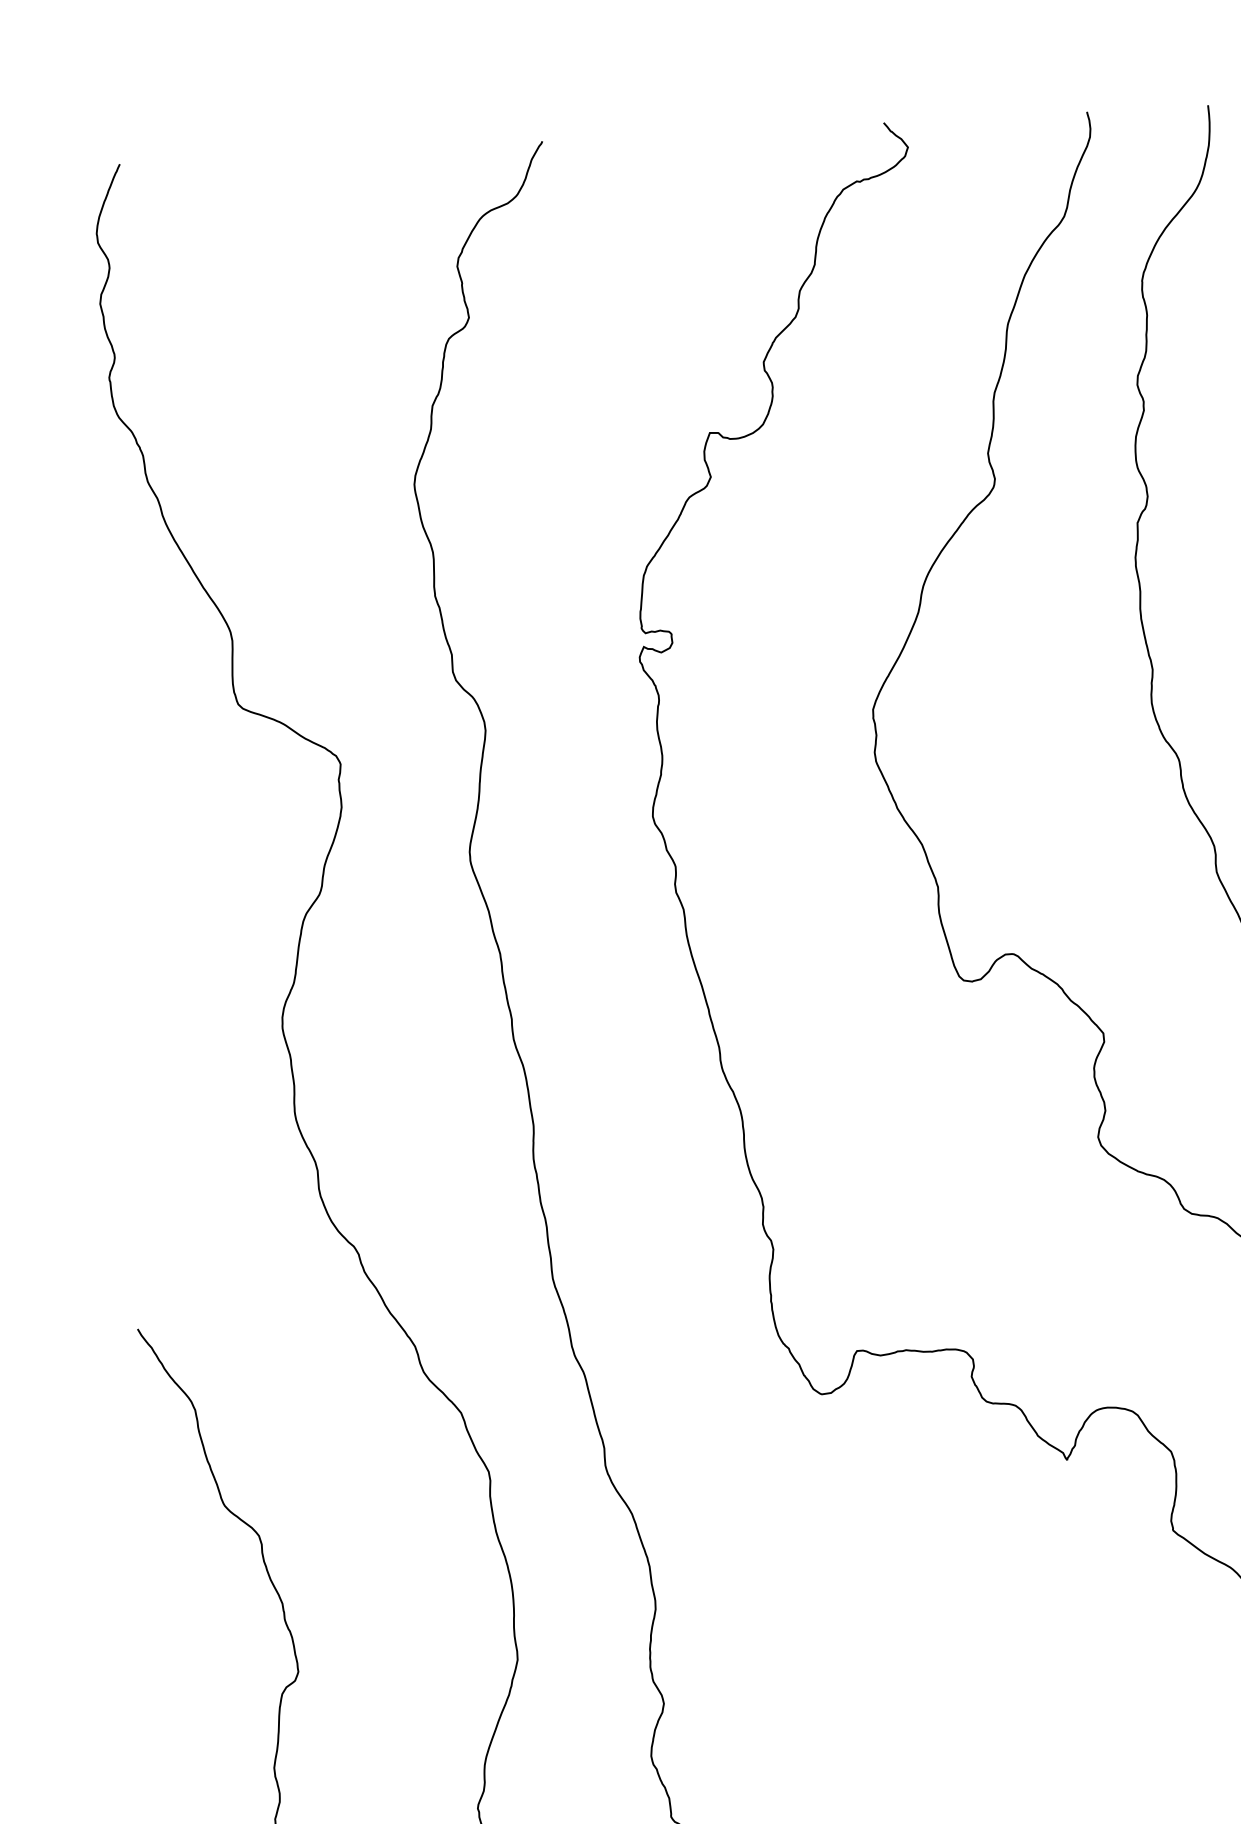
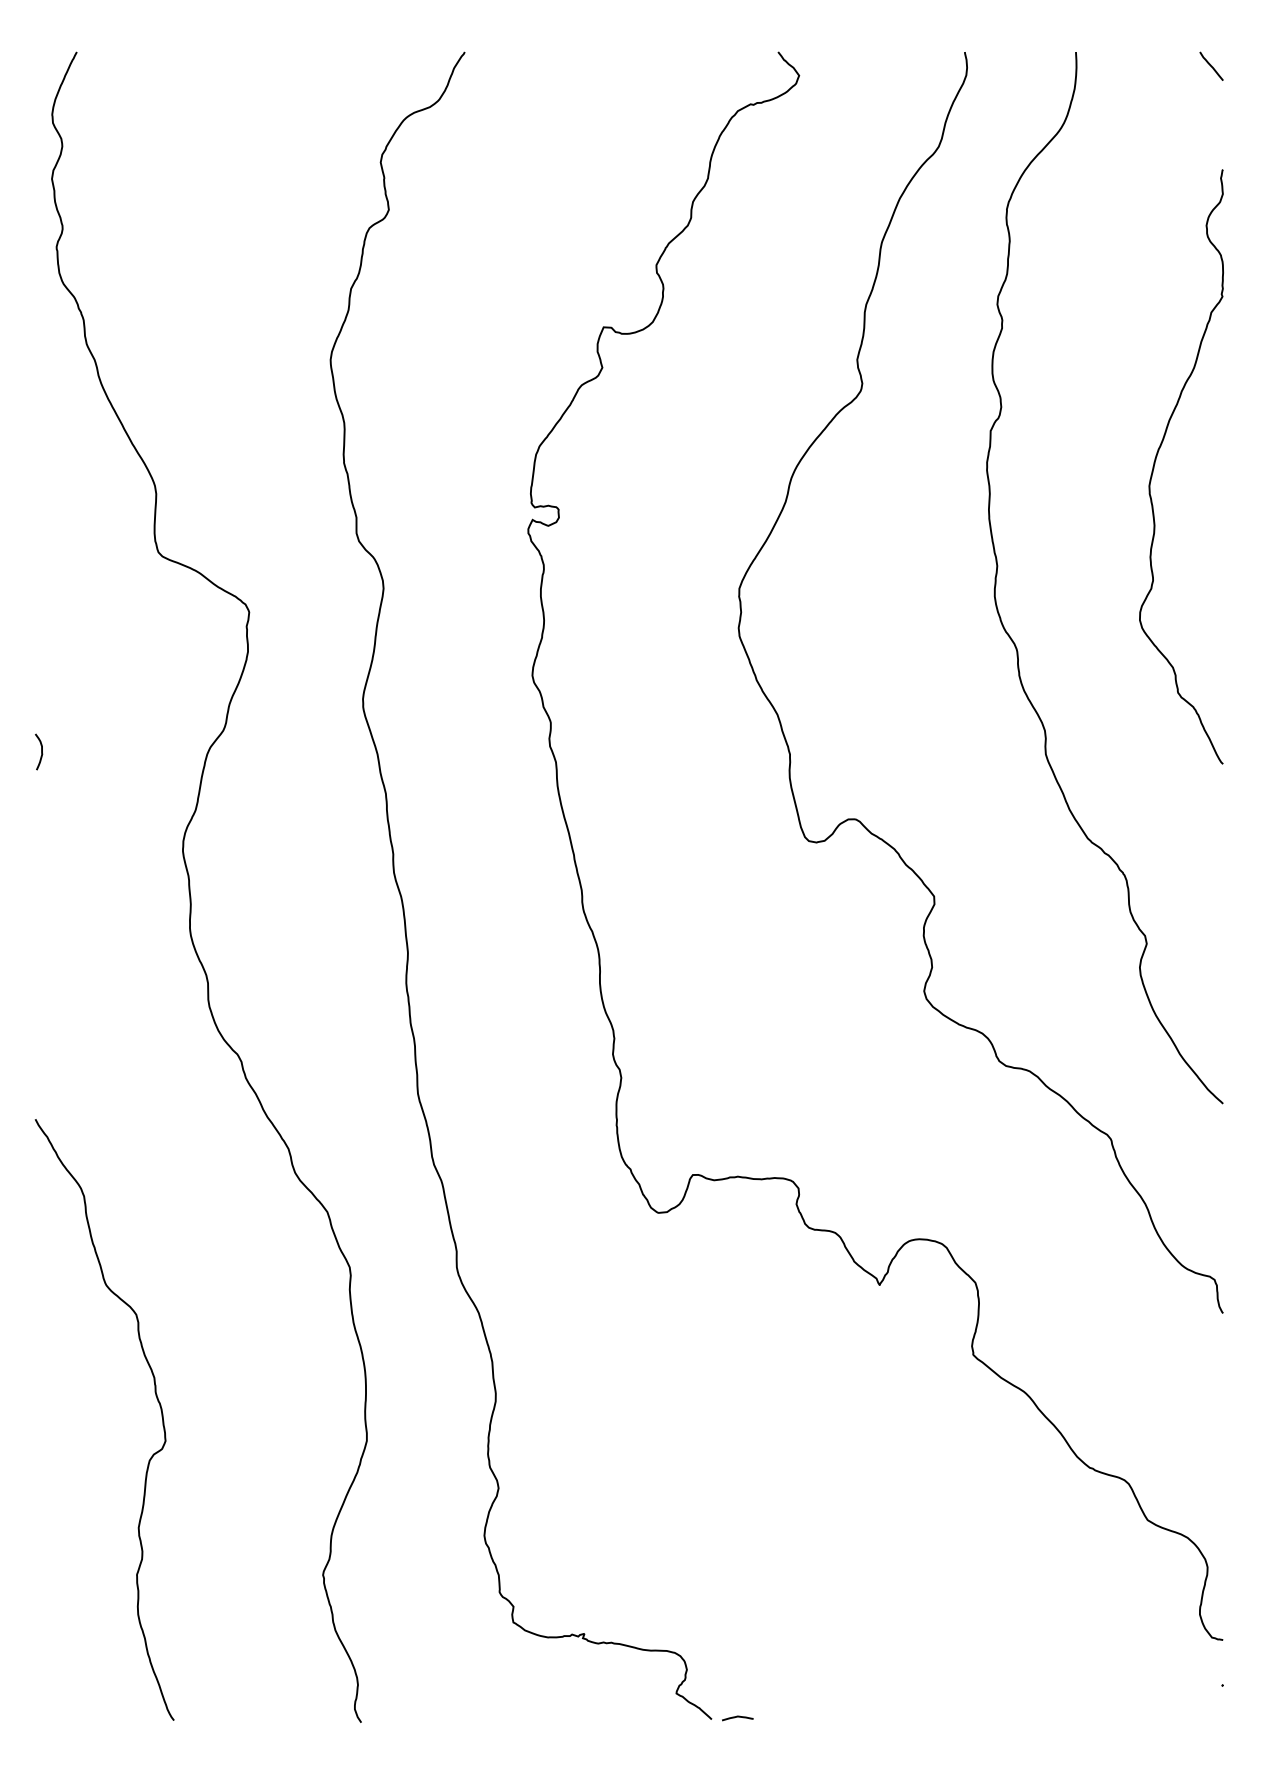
curve: (122, 928) -> (41, 751), added

